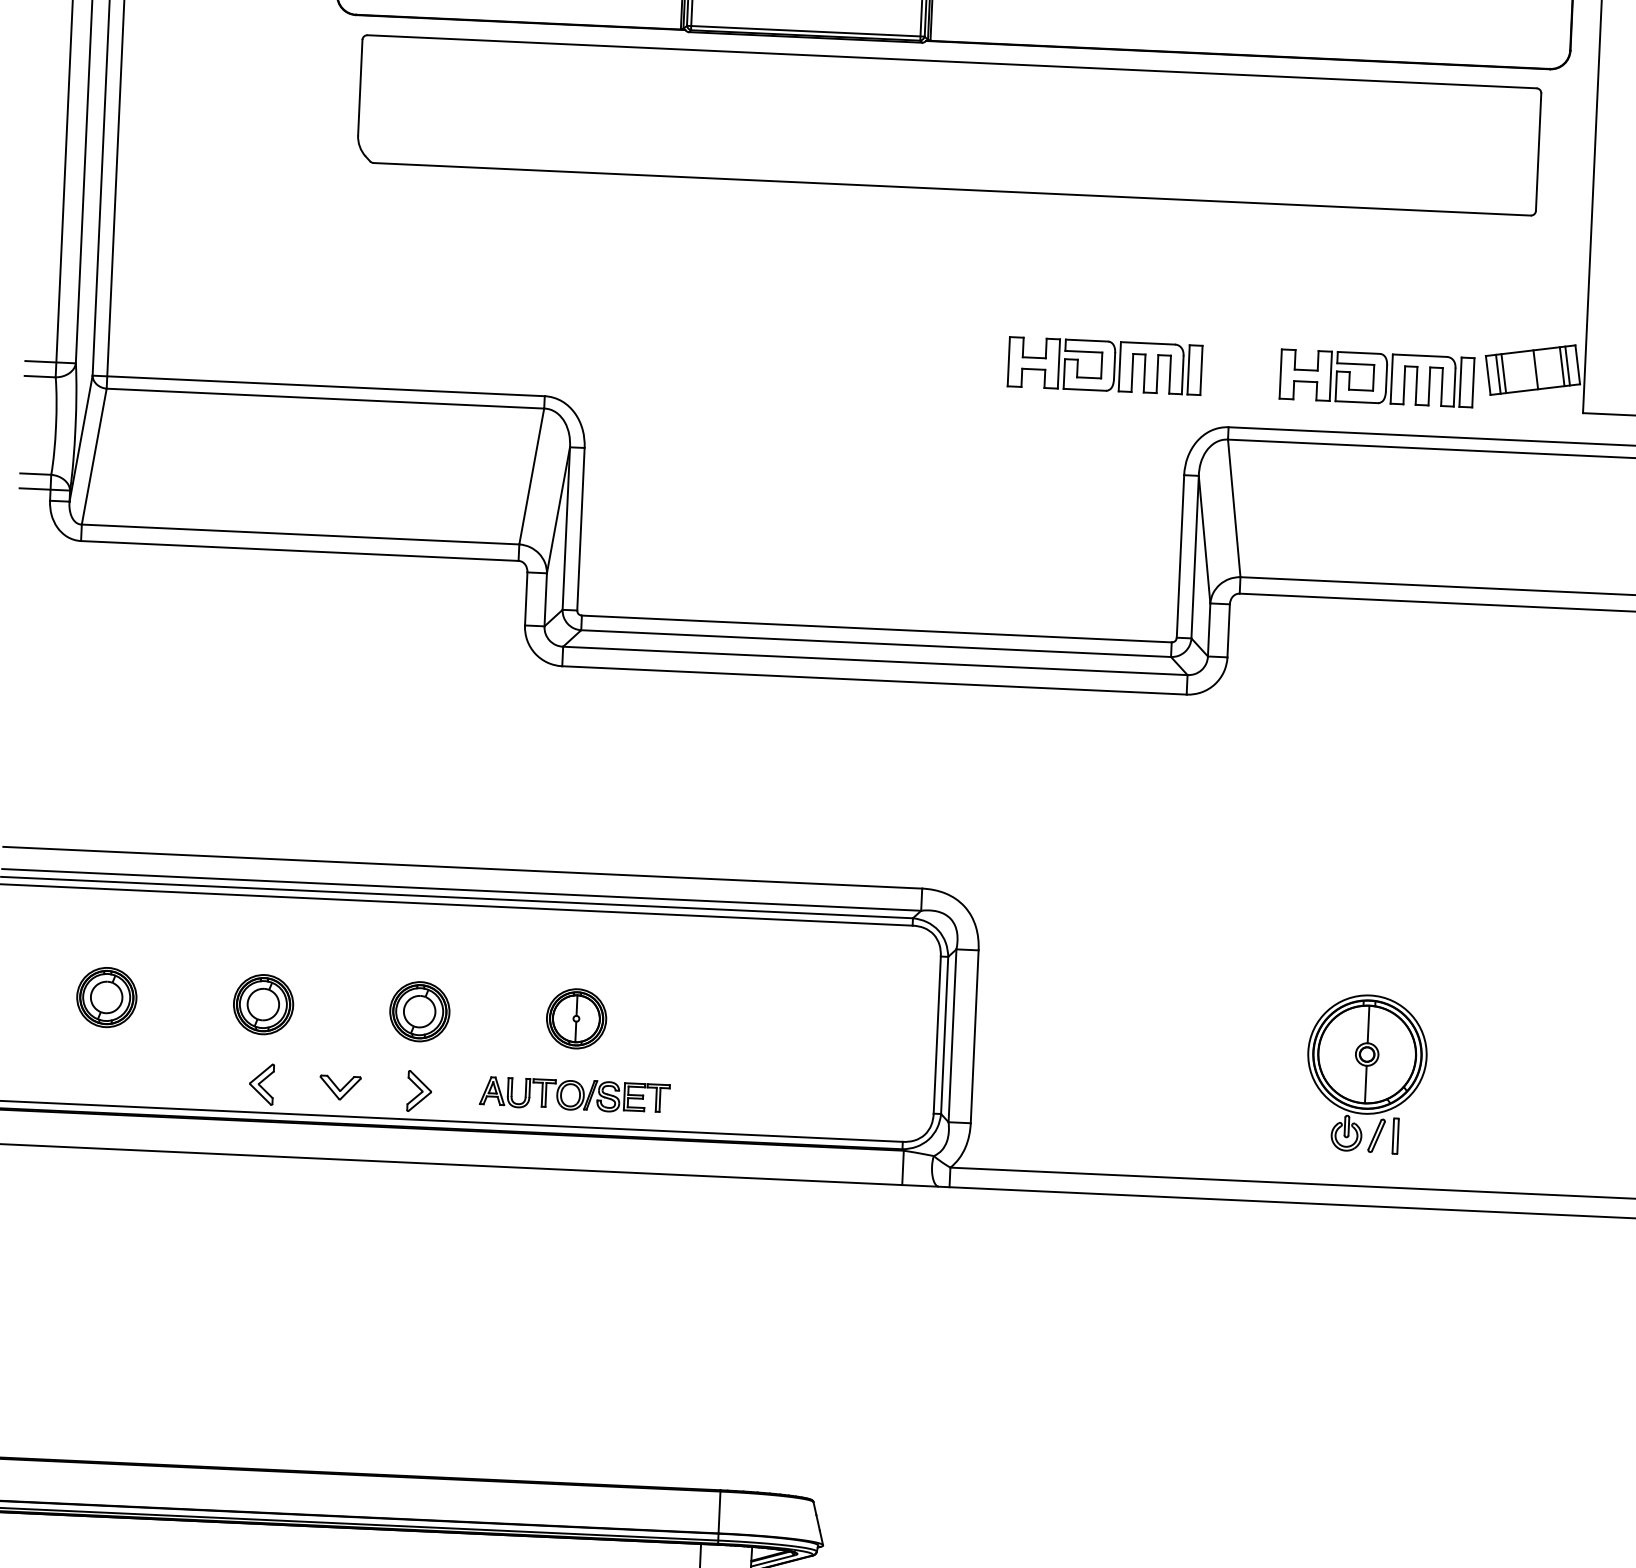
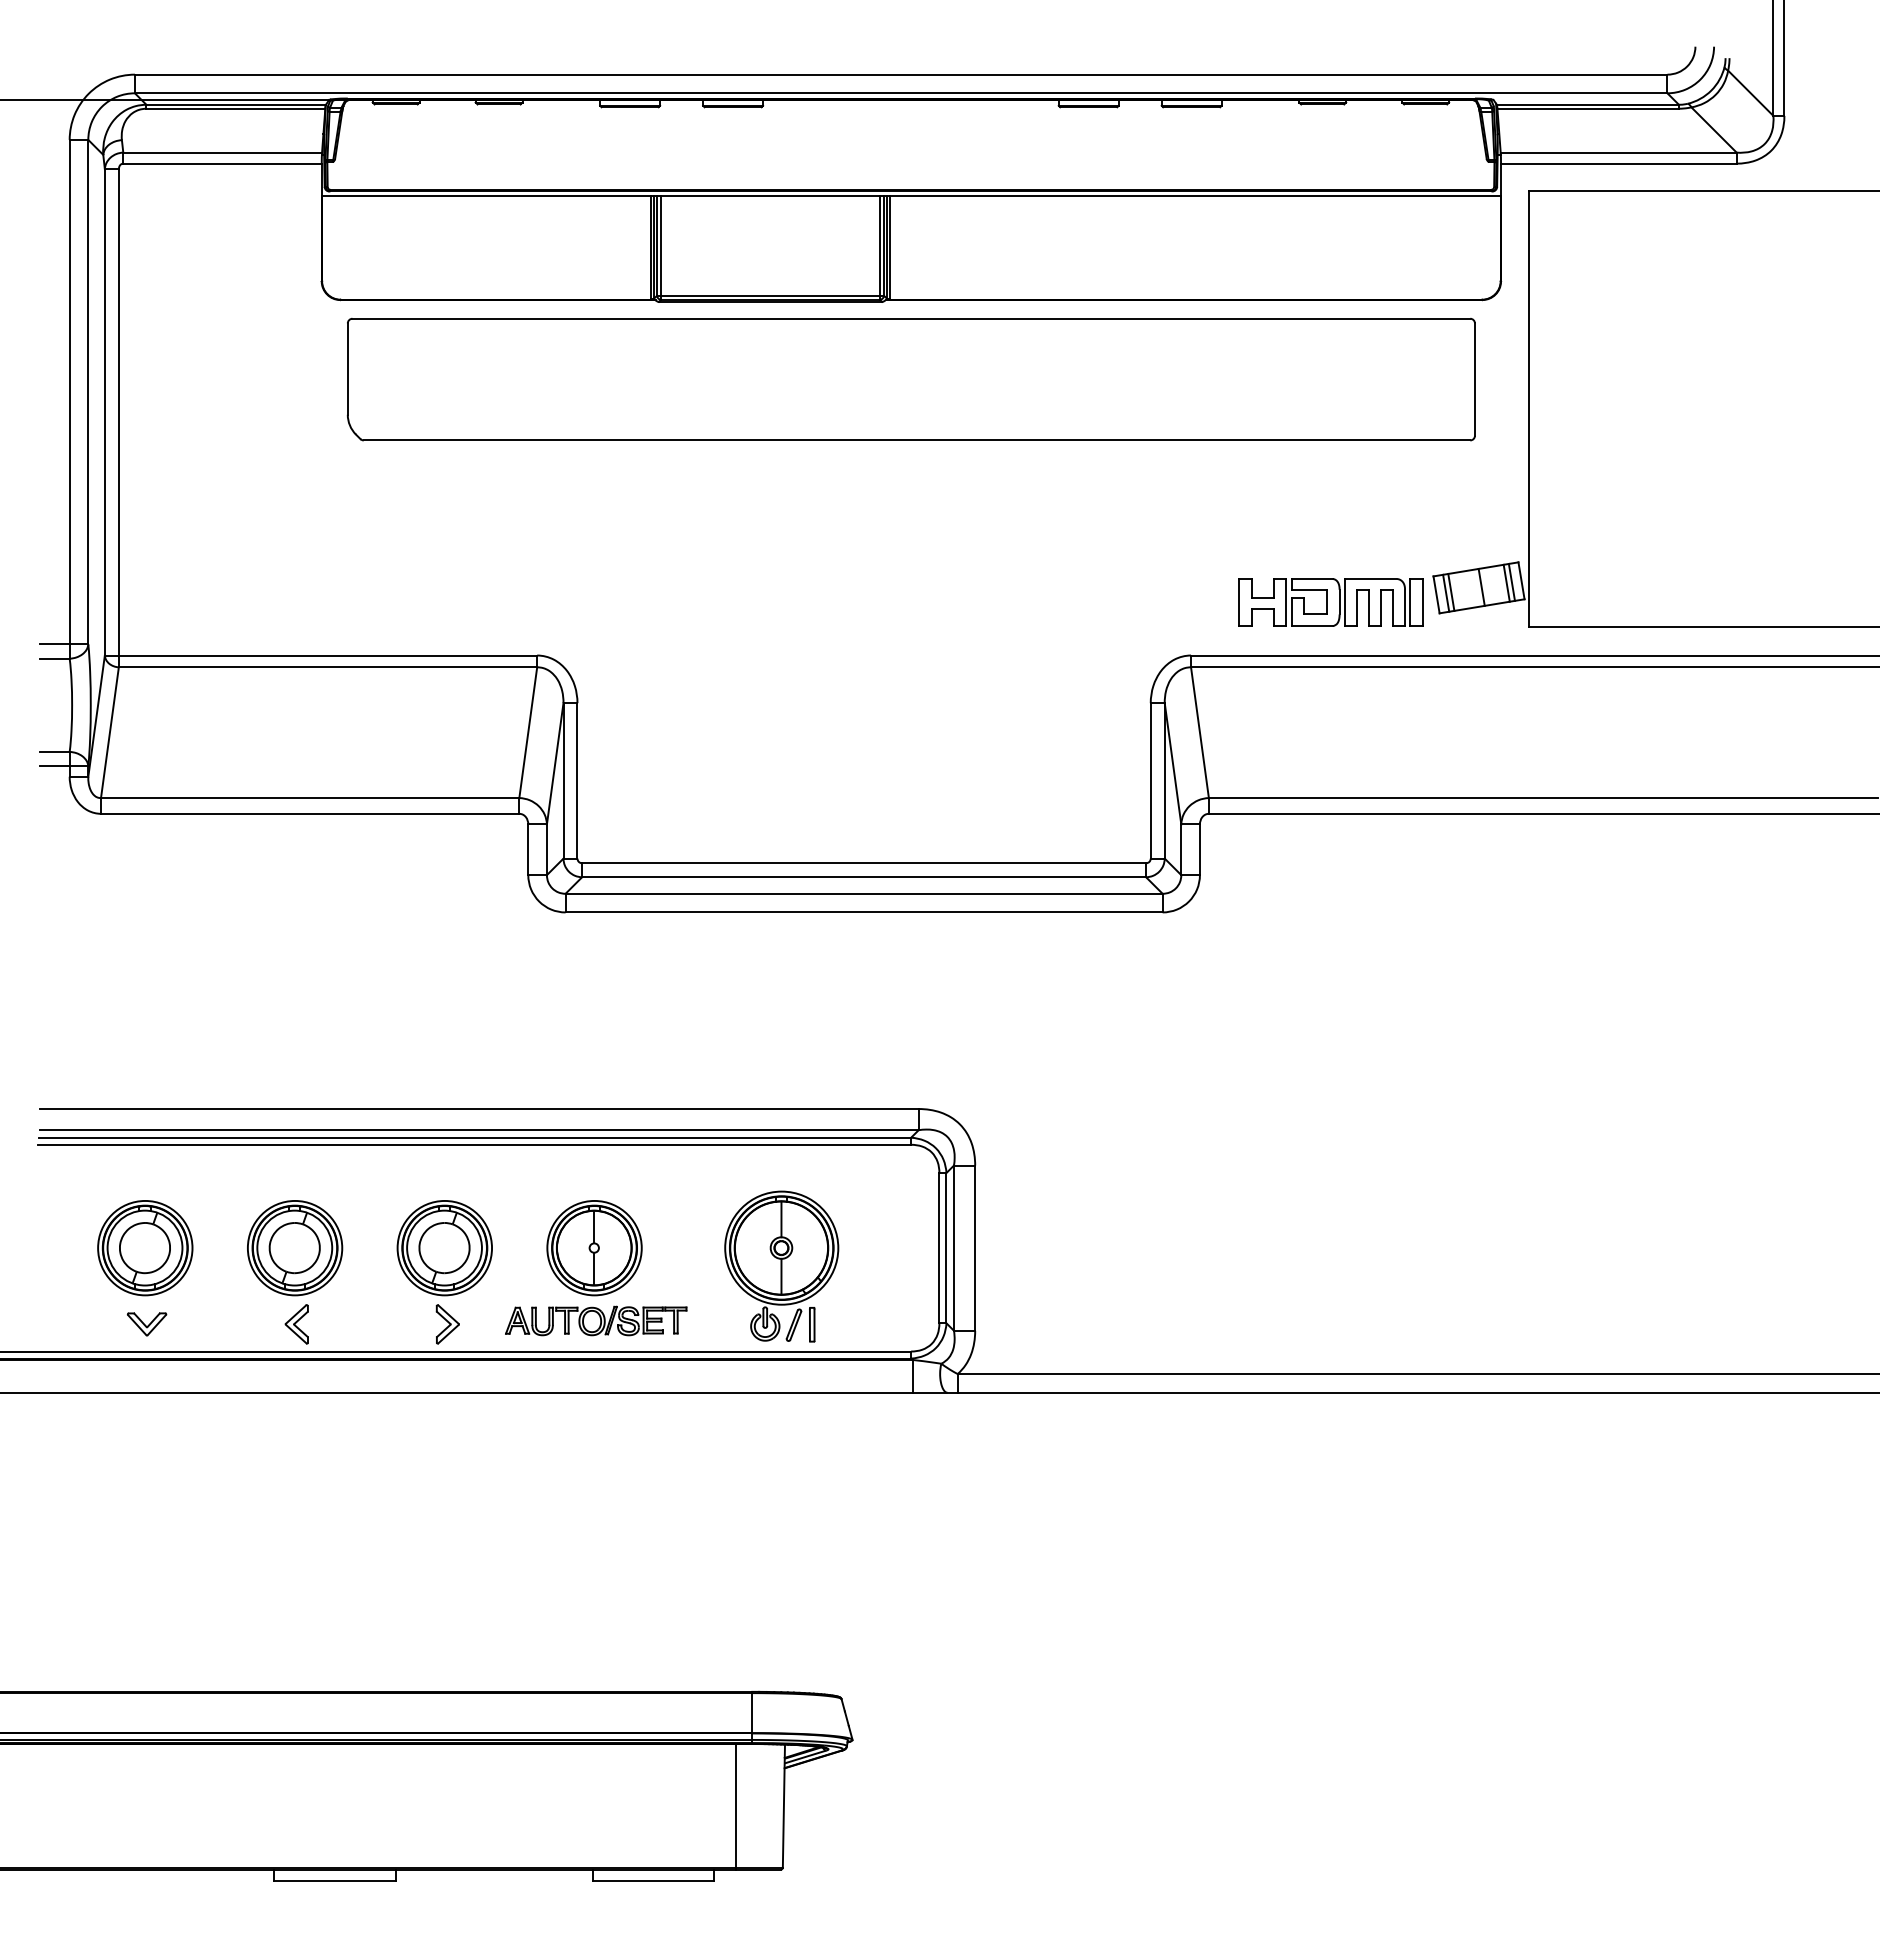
part: (1105, 366) -> (1070, 602), removed
part: (106, 997) -> (145, 1248), size x1.67
part: (263, 1004) -> (295, 1248), size x1.67
part: (419, 1011) -> (444, 1248), size x1.67
part: (576, 1019) -> (594, 1248), size x1.67
part: (1366, 1073) -> (781, 1266), moved
part: (340, 1088) -> (147, 1324), moved

